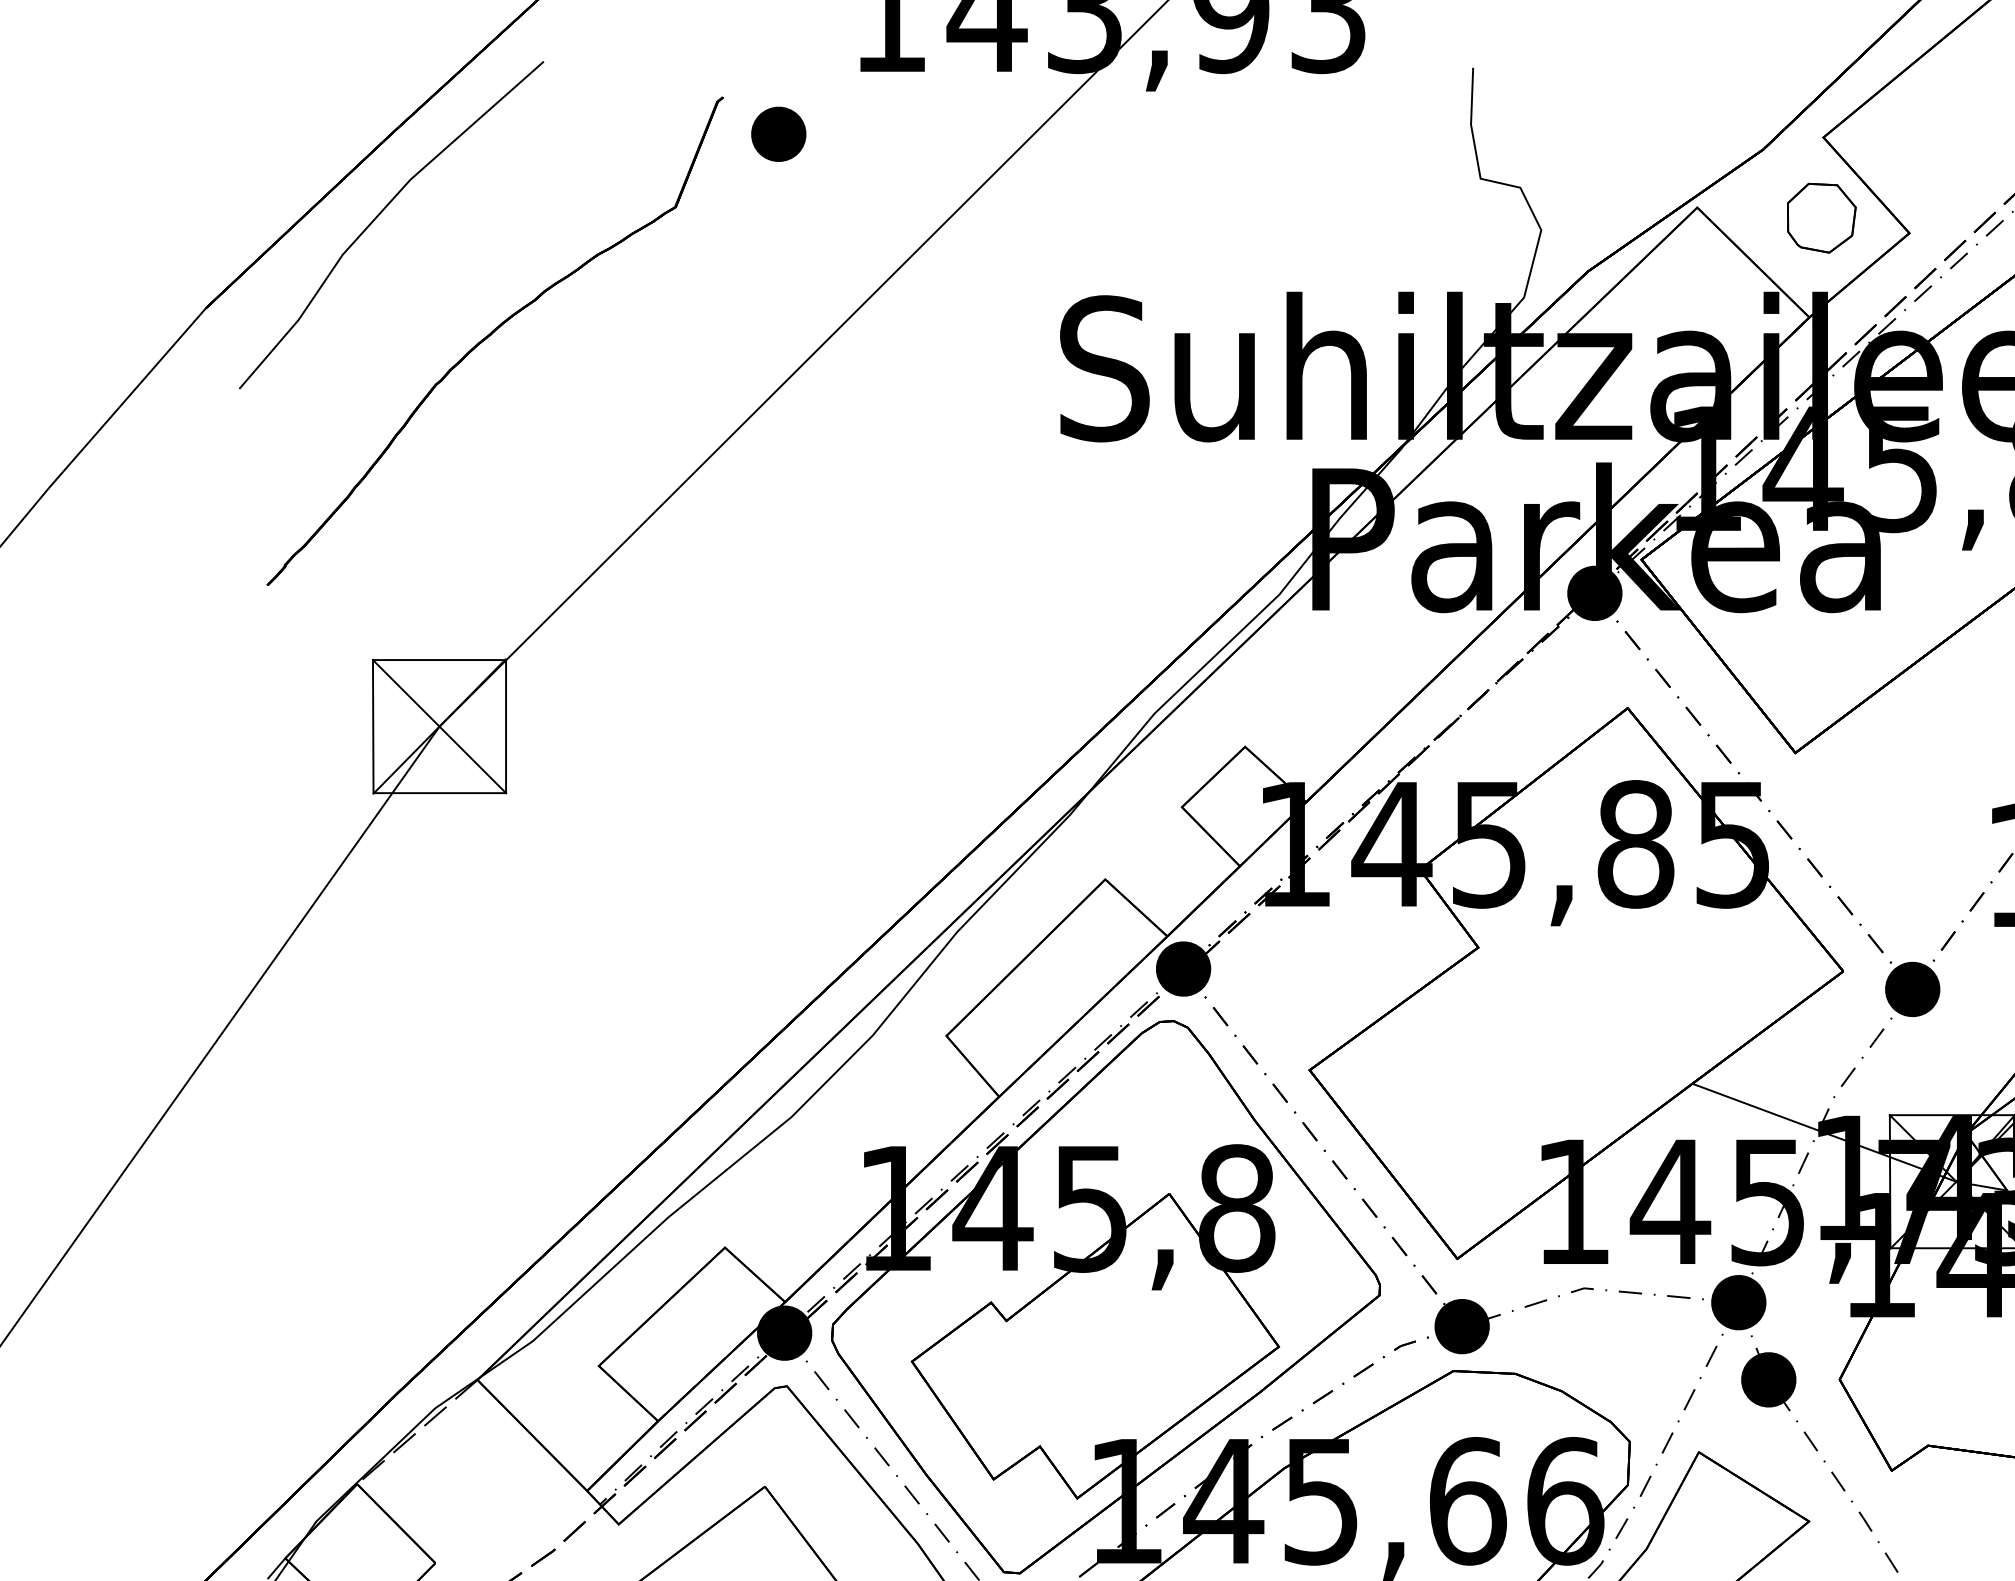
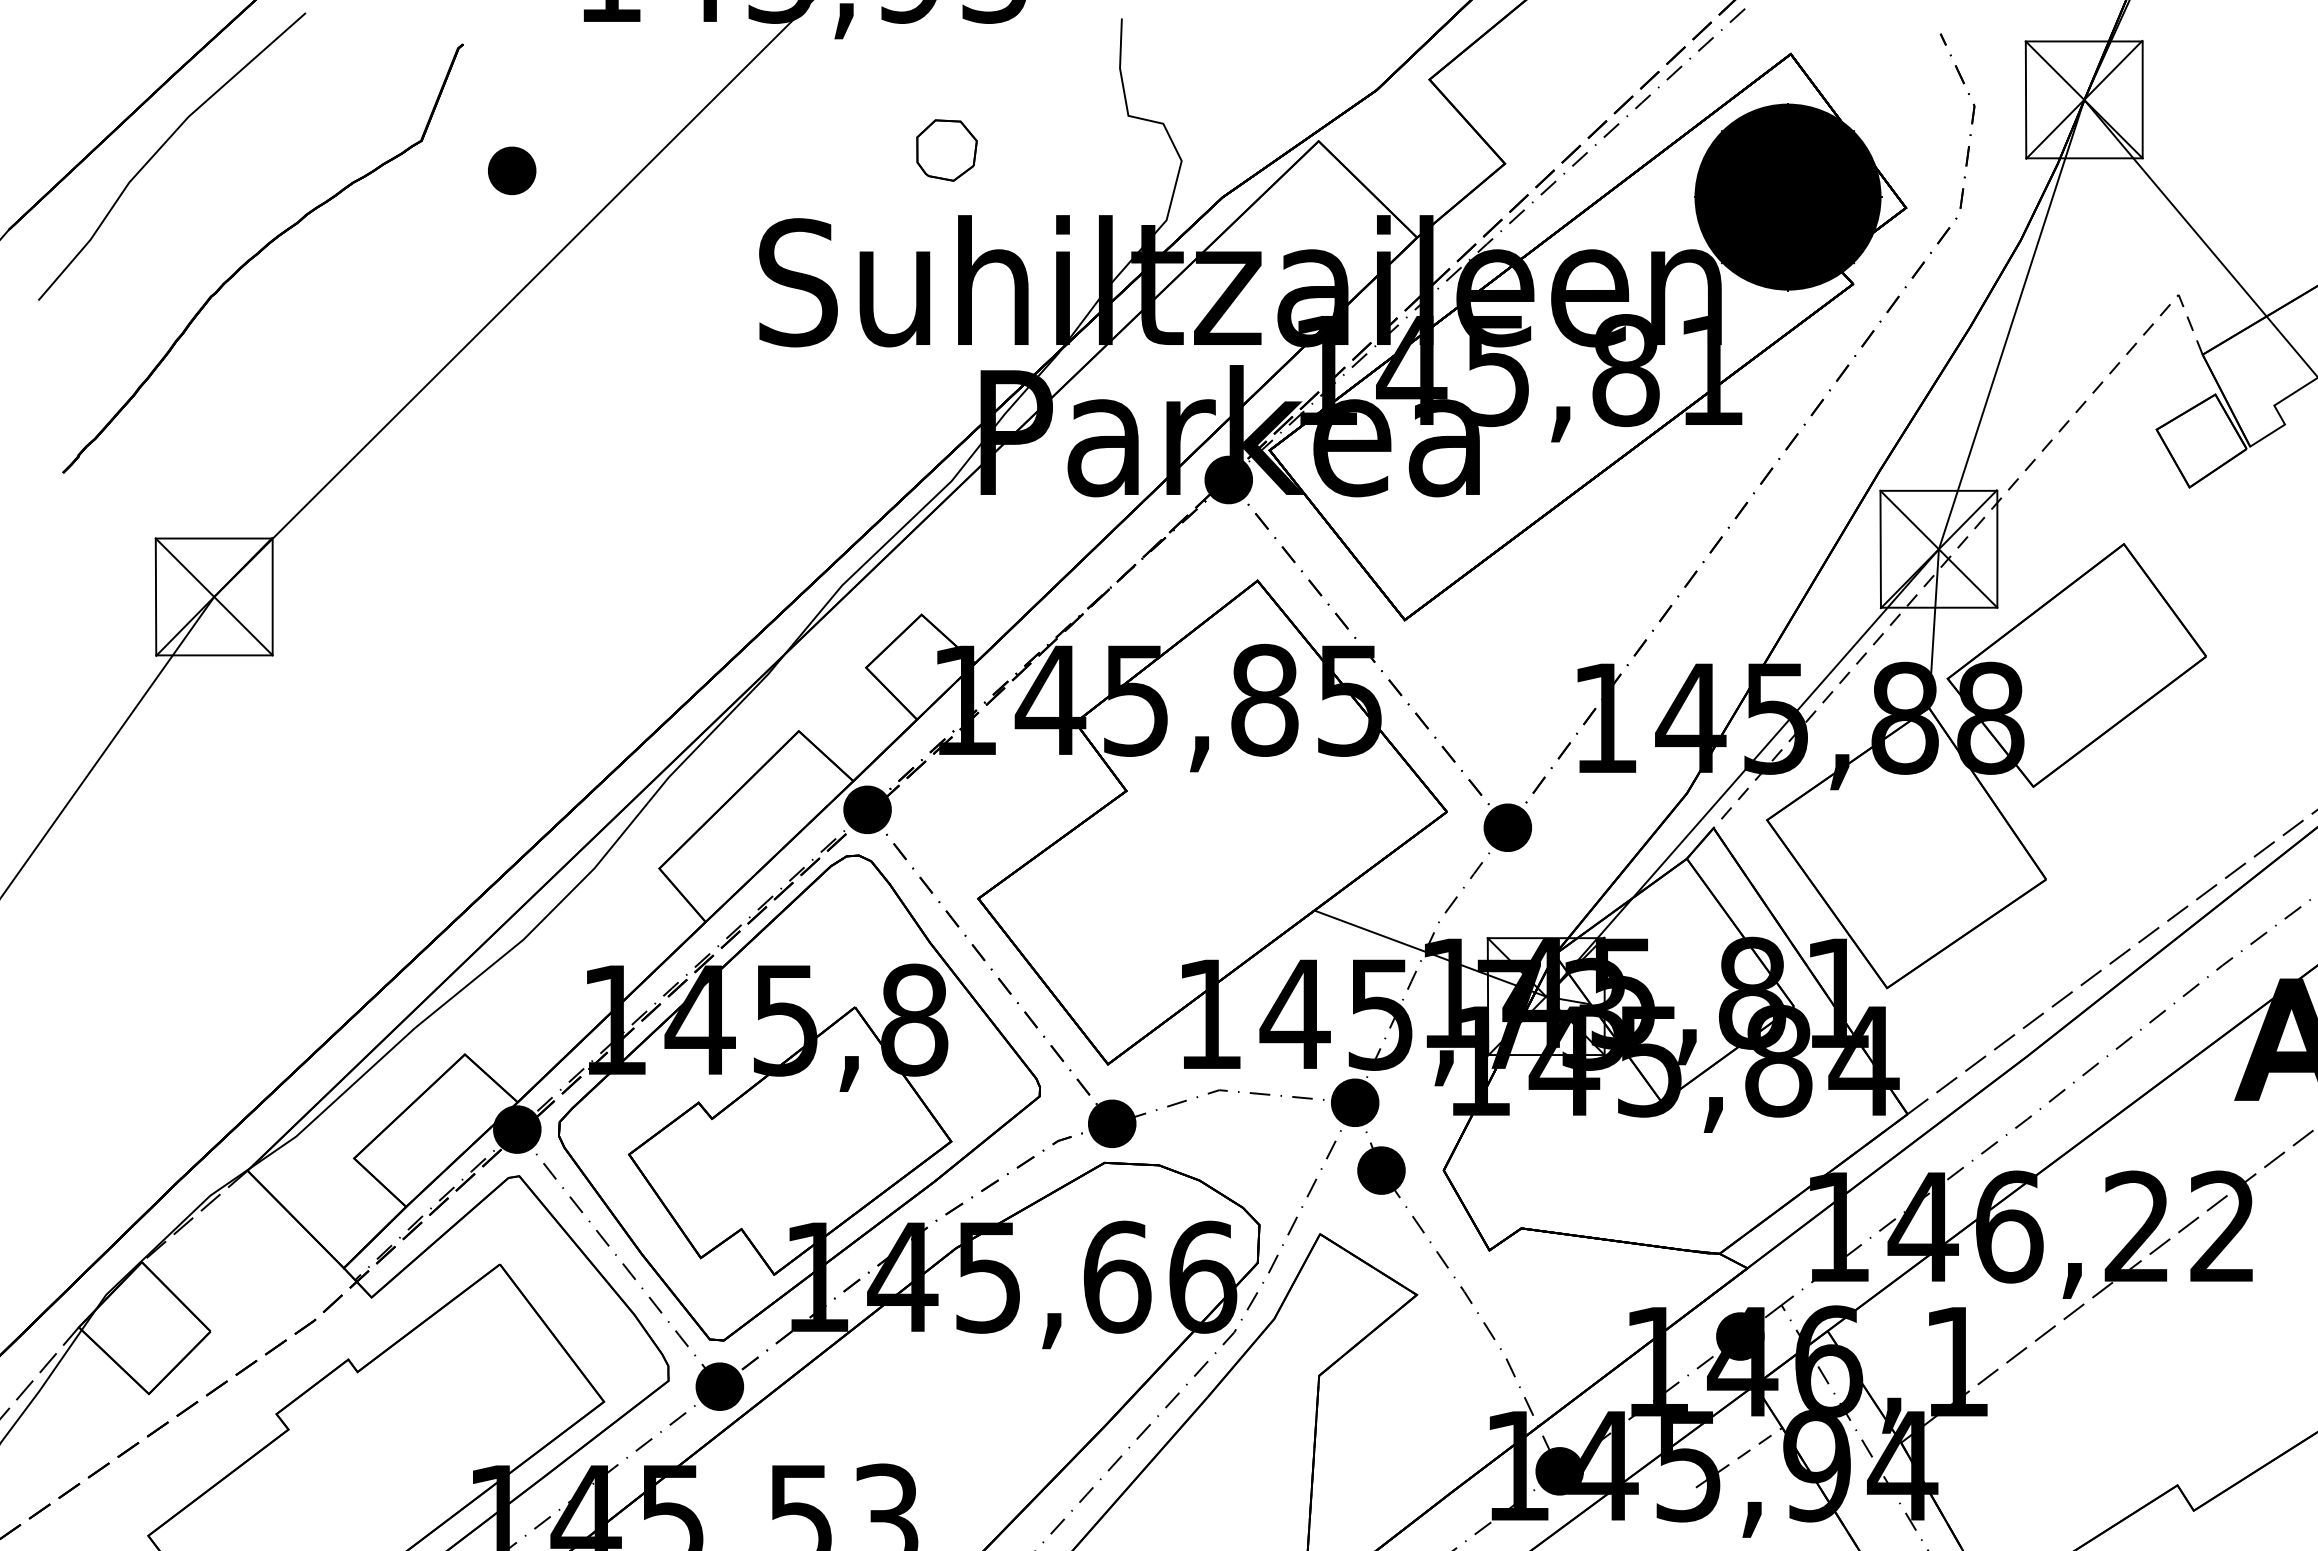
part: (779, 133) -> (512, 170), moved
part: (1821, 218) -> (946, 150), moved

